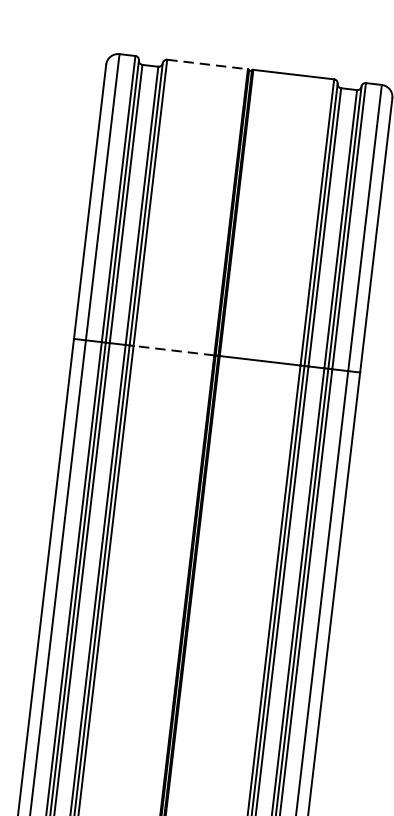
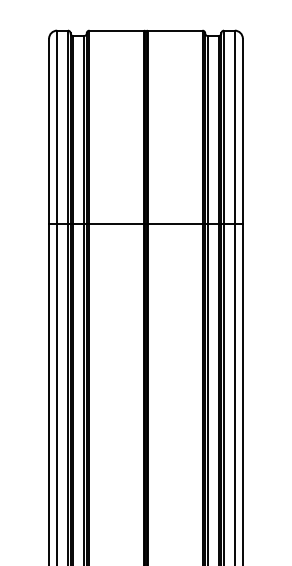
line: (208, 64) -> (117, 30), dashed -> solid
line: (173, 350) -> (116, 224), dashed -> solid

